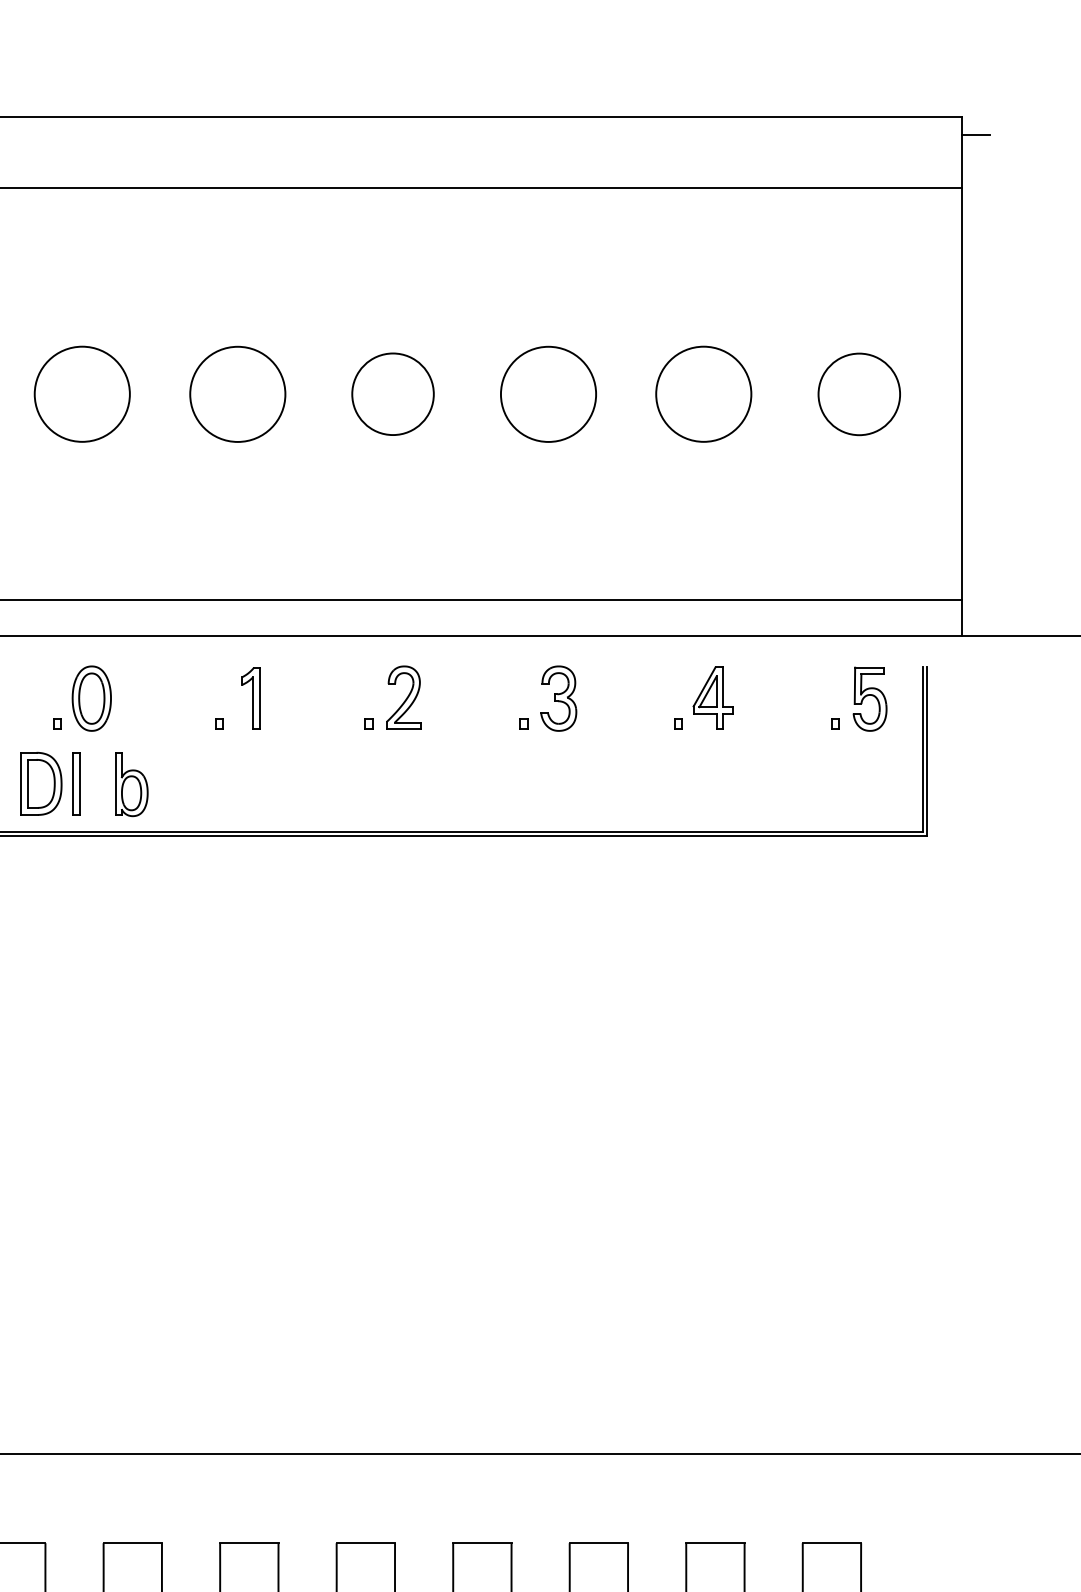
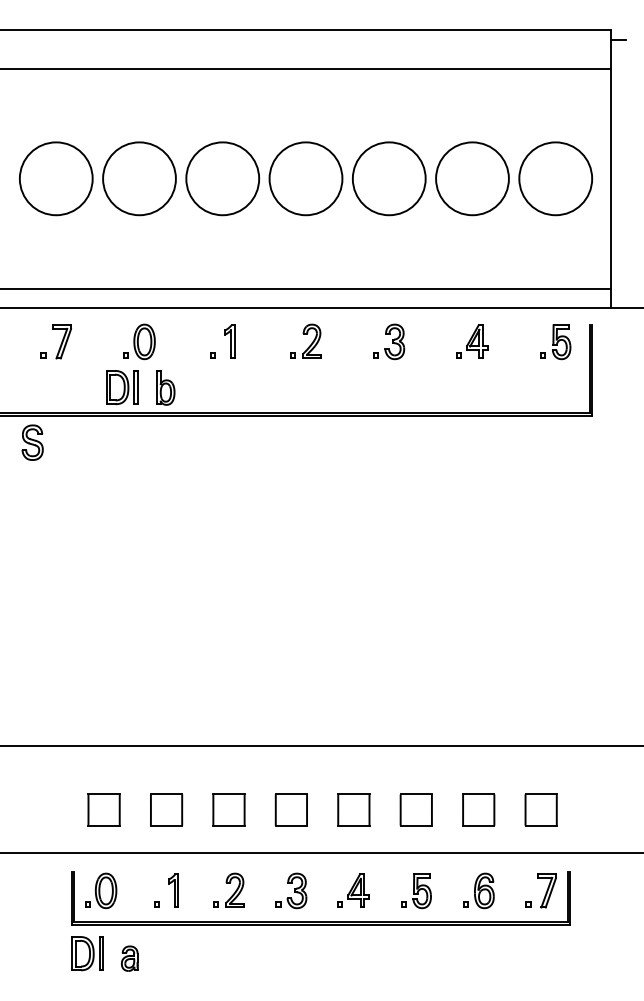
circle: (82, 393) -> (139, 178), size x1.43
circle: (237, 393) -> (222, 178), size x1.43
circle: (392, 393) -> (305, 178), size x1.67
circle: (548, 393) -> (389, 178), size x1.43
circle: (703, 393) -> (472, 178), size x1.43
circle: (858, 393) -> (555, 178), size x1.67

